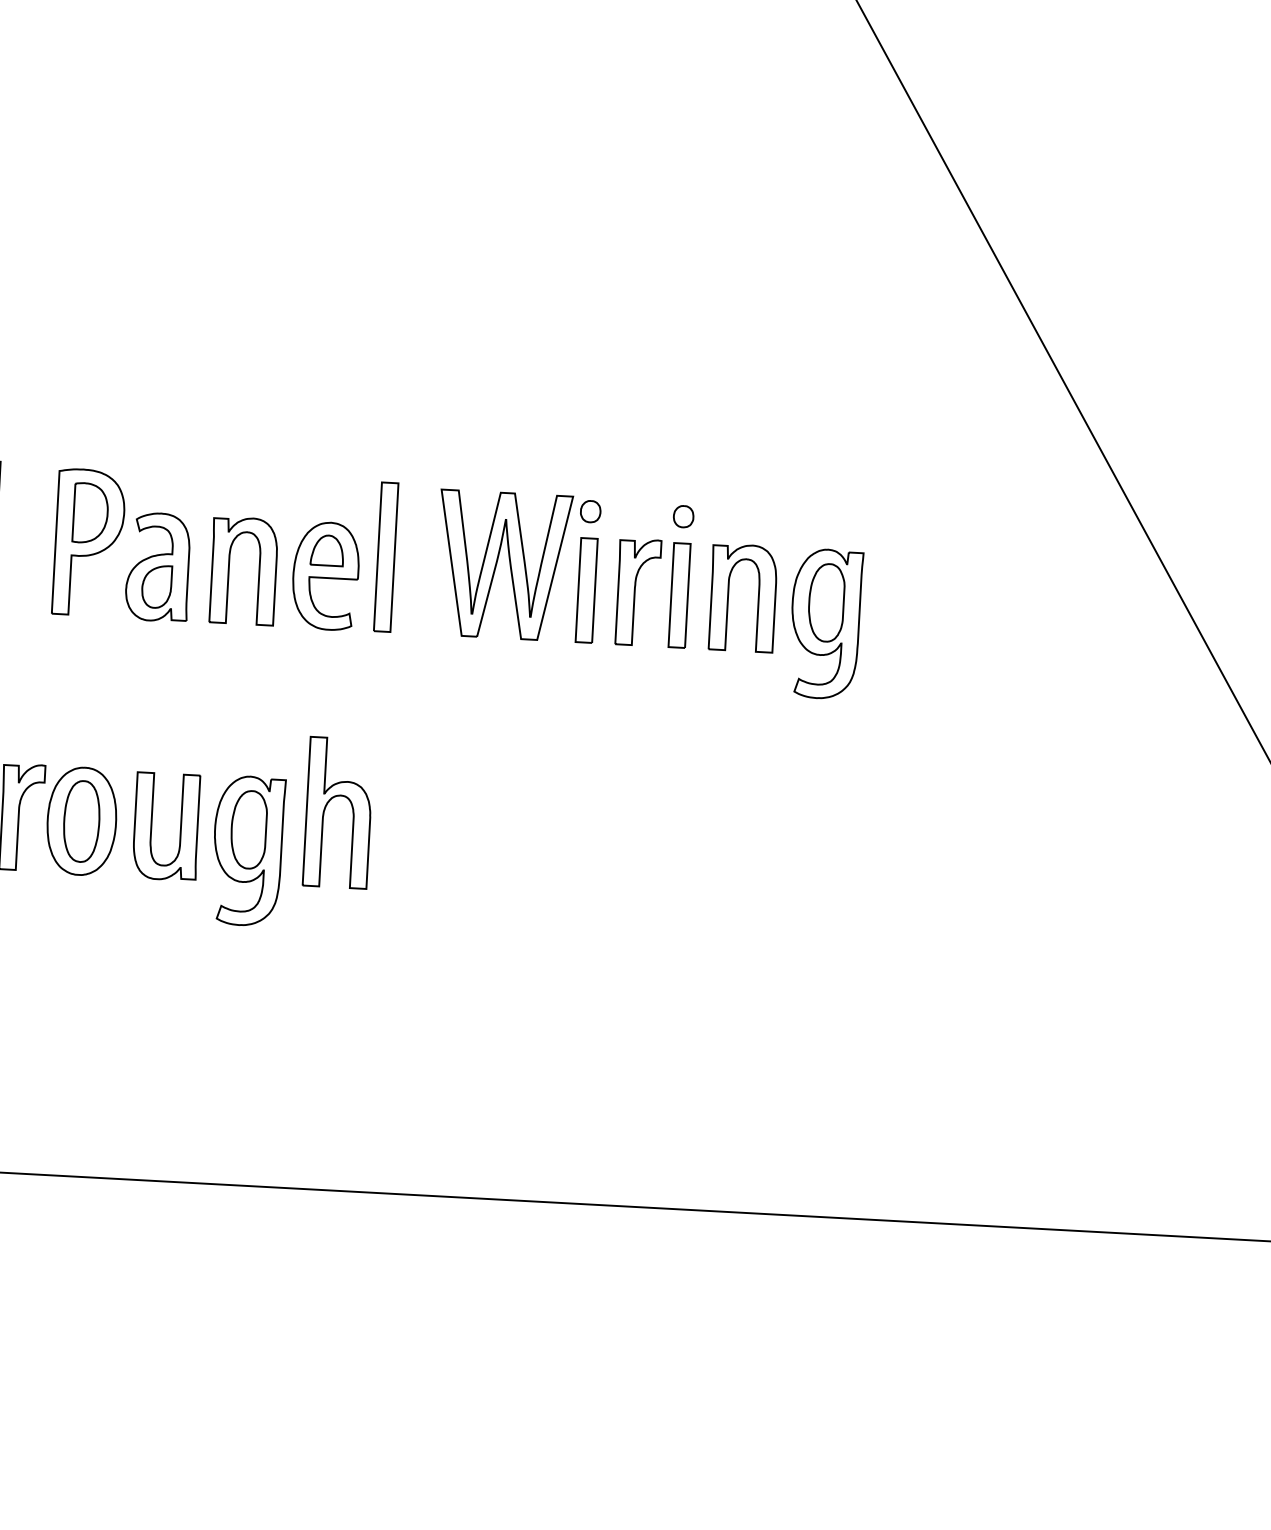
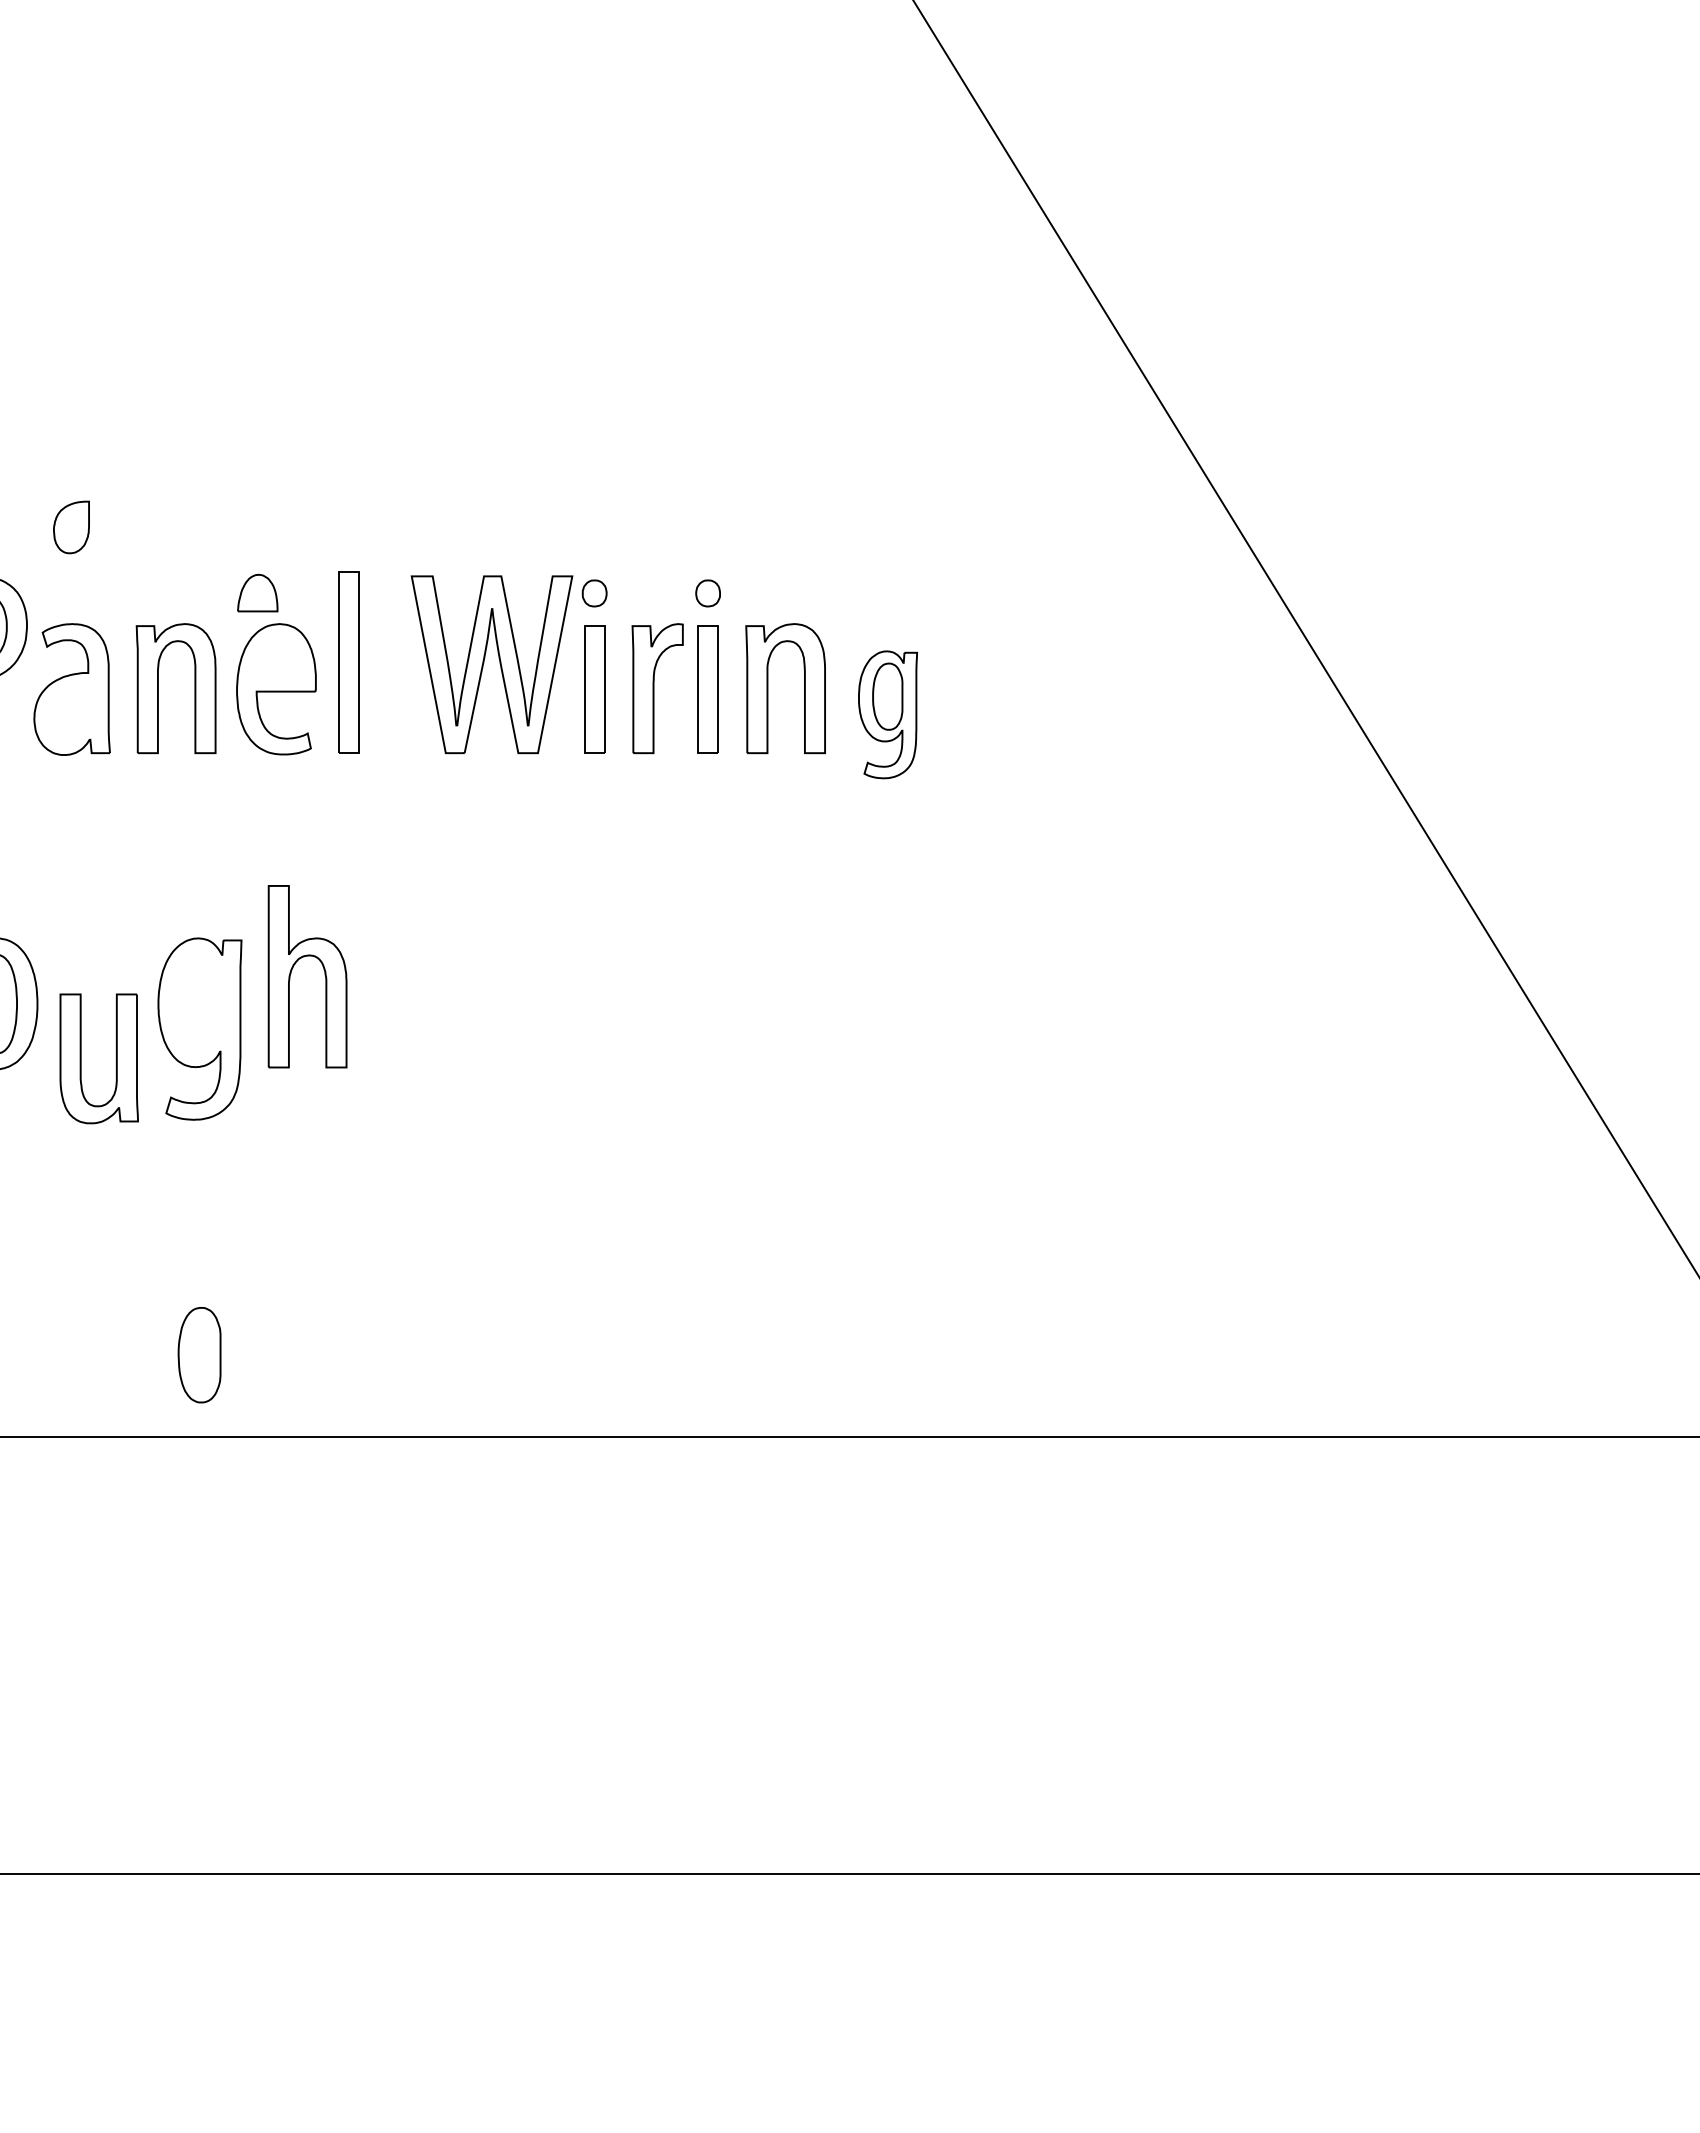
part: (327, 550) -> (257, 592), moved
part: (156, 586) -> (71, 527), moved
part: (825, 623) -> (887, 714), size x0.7
part: (152, 825) -> (81, 1058), moved
part: (248, 830) -> (199, 1355), moved

